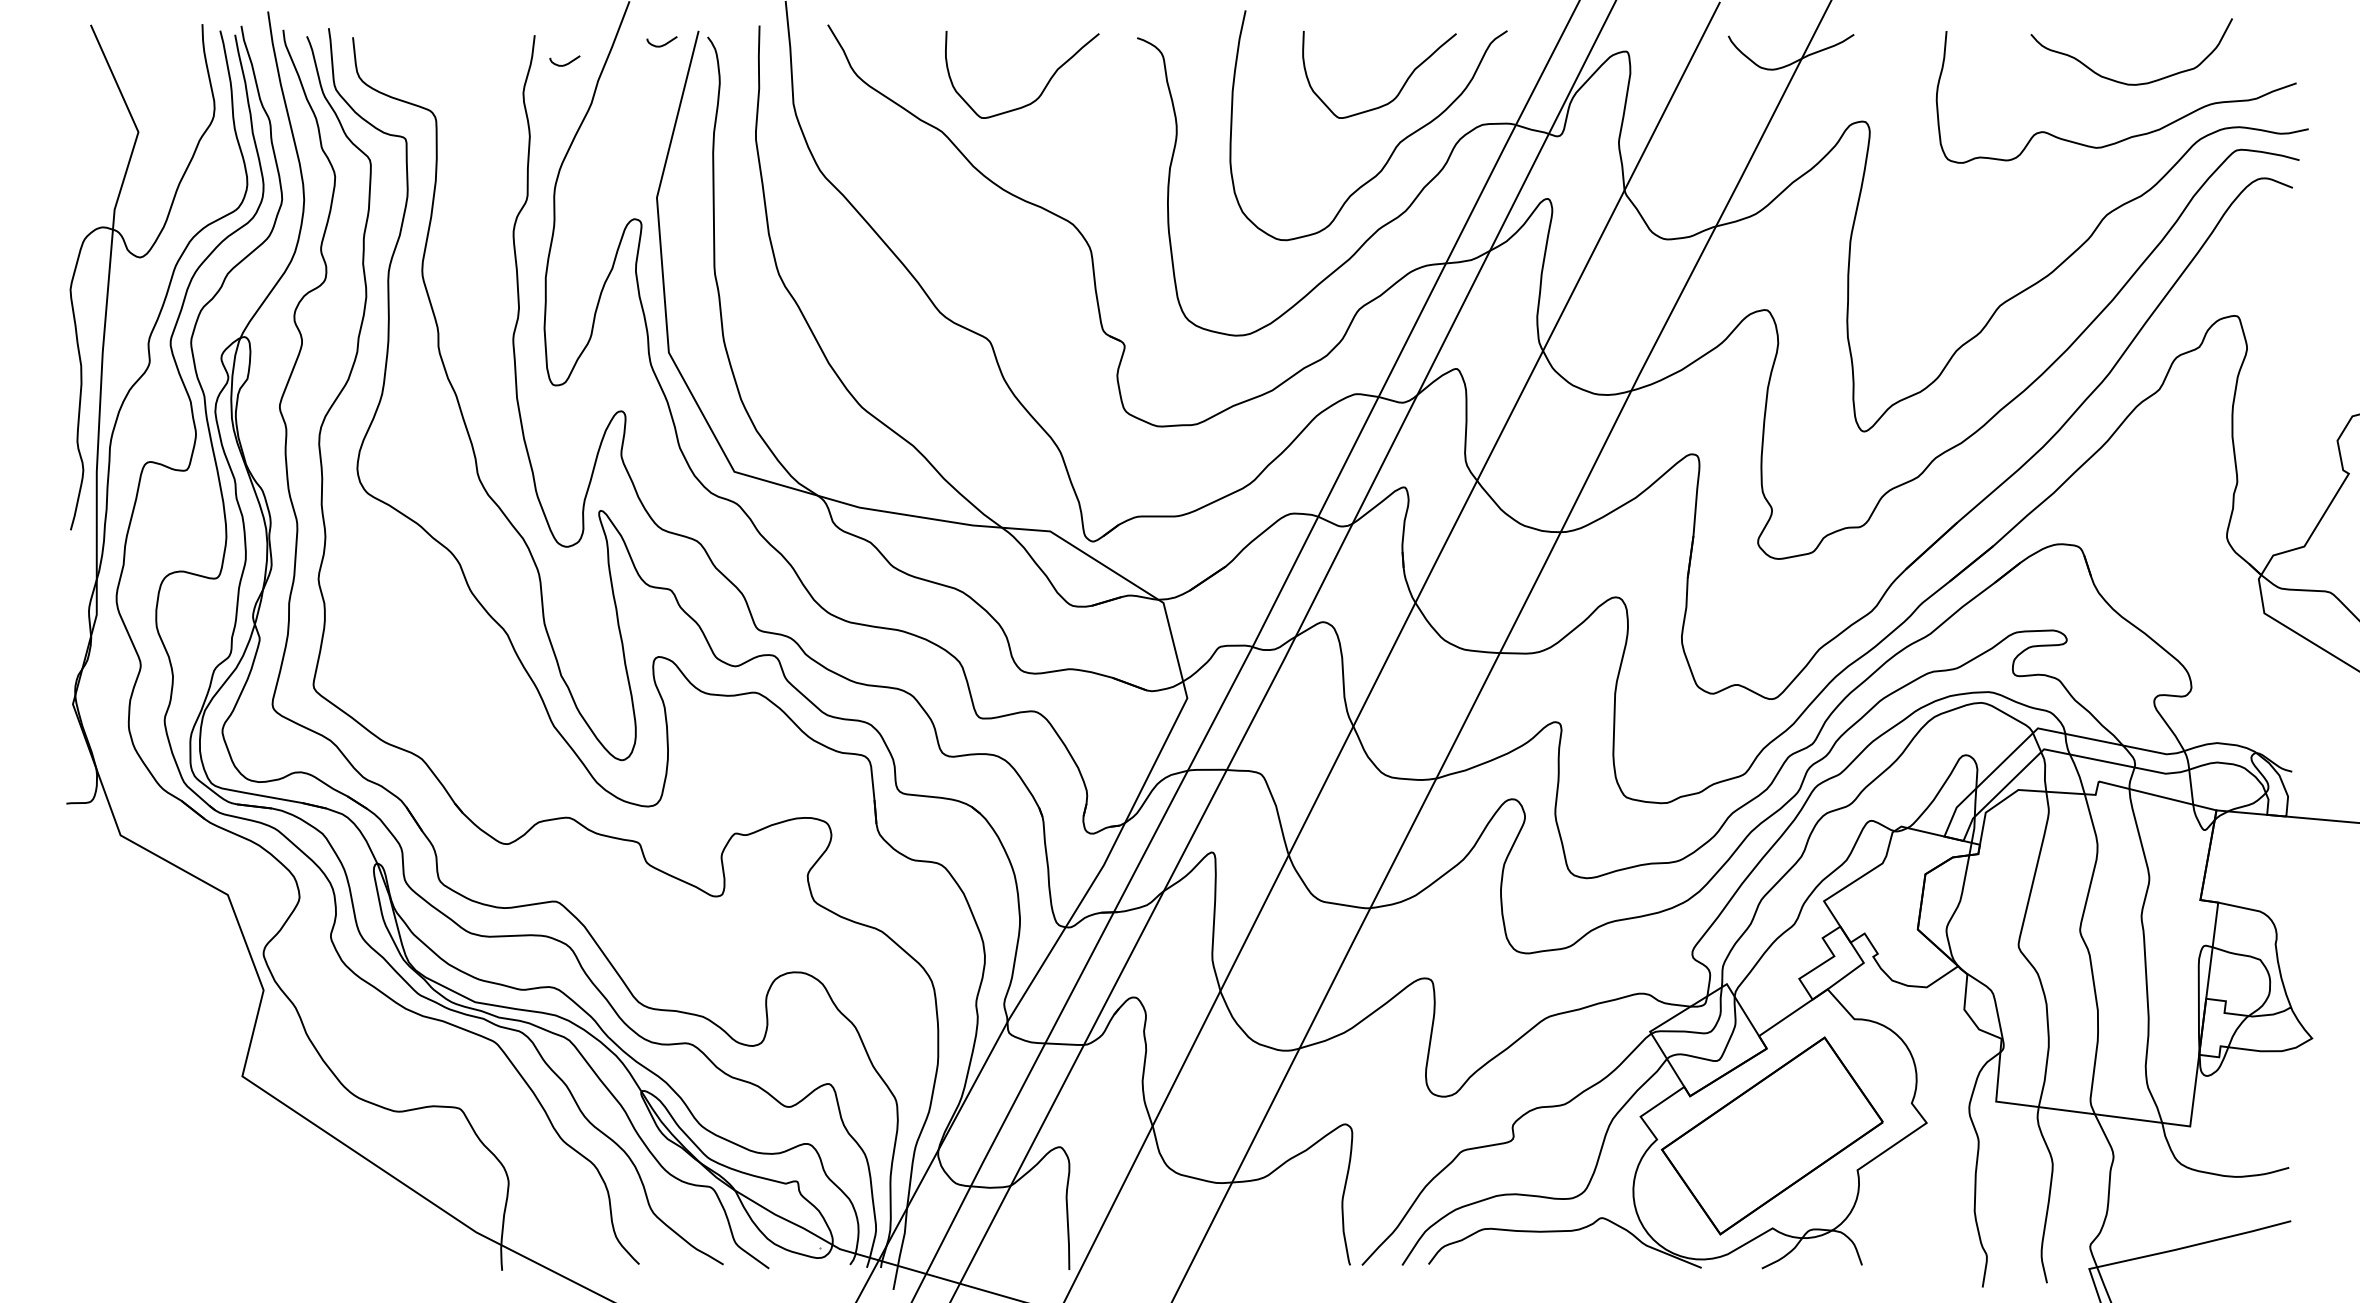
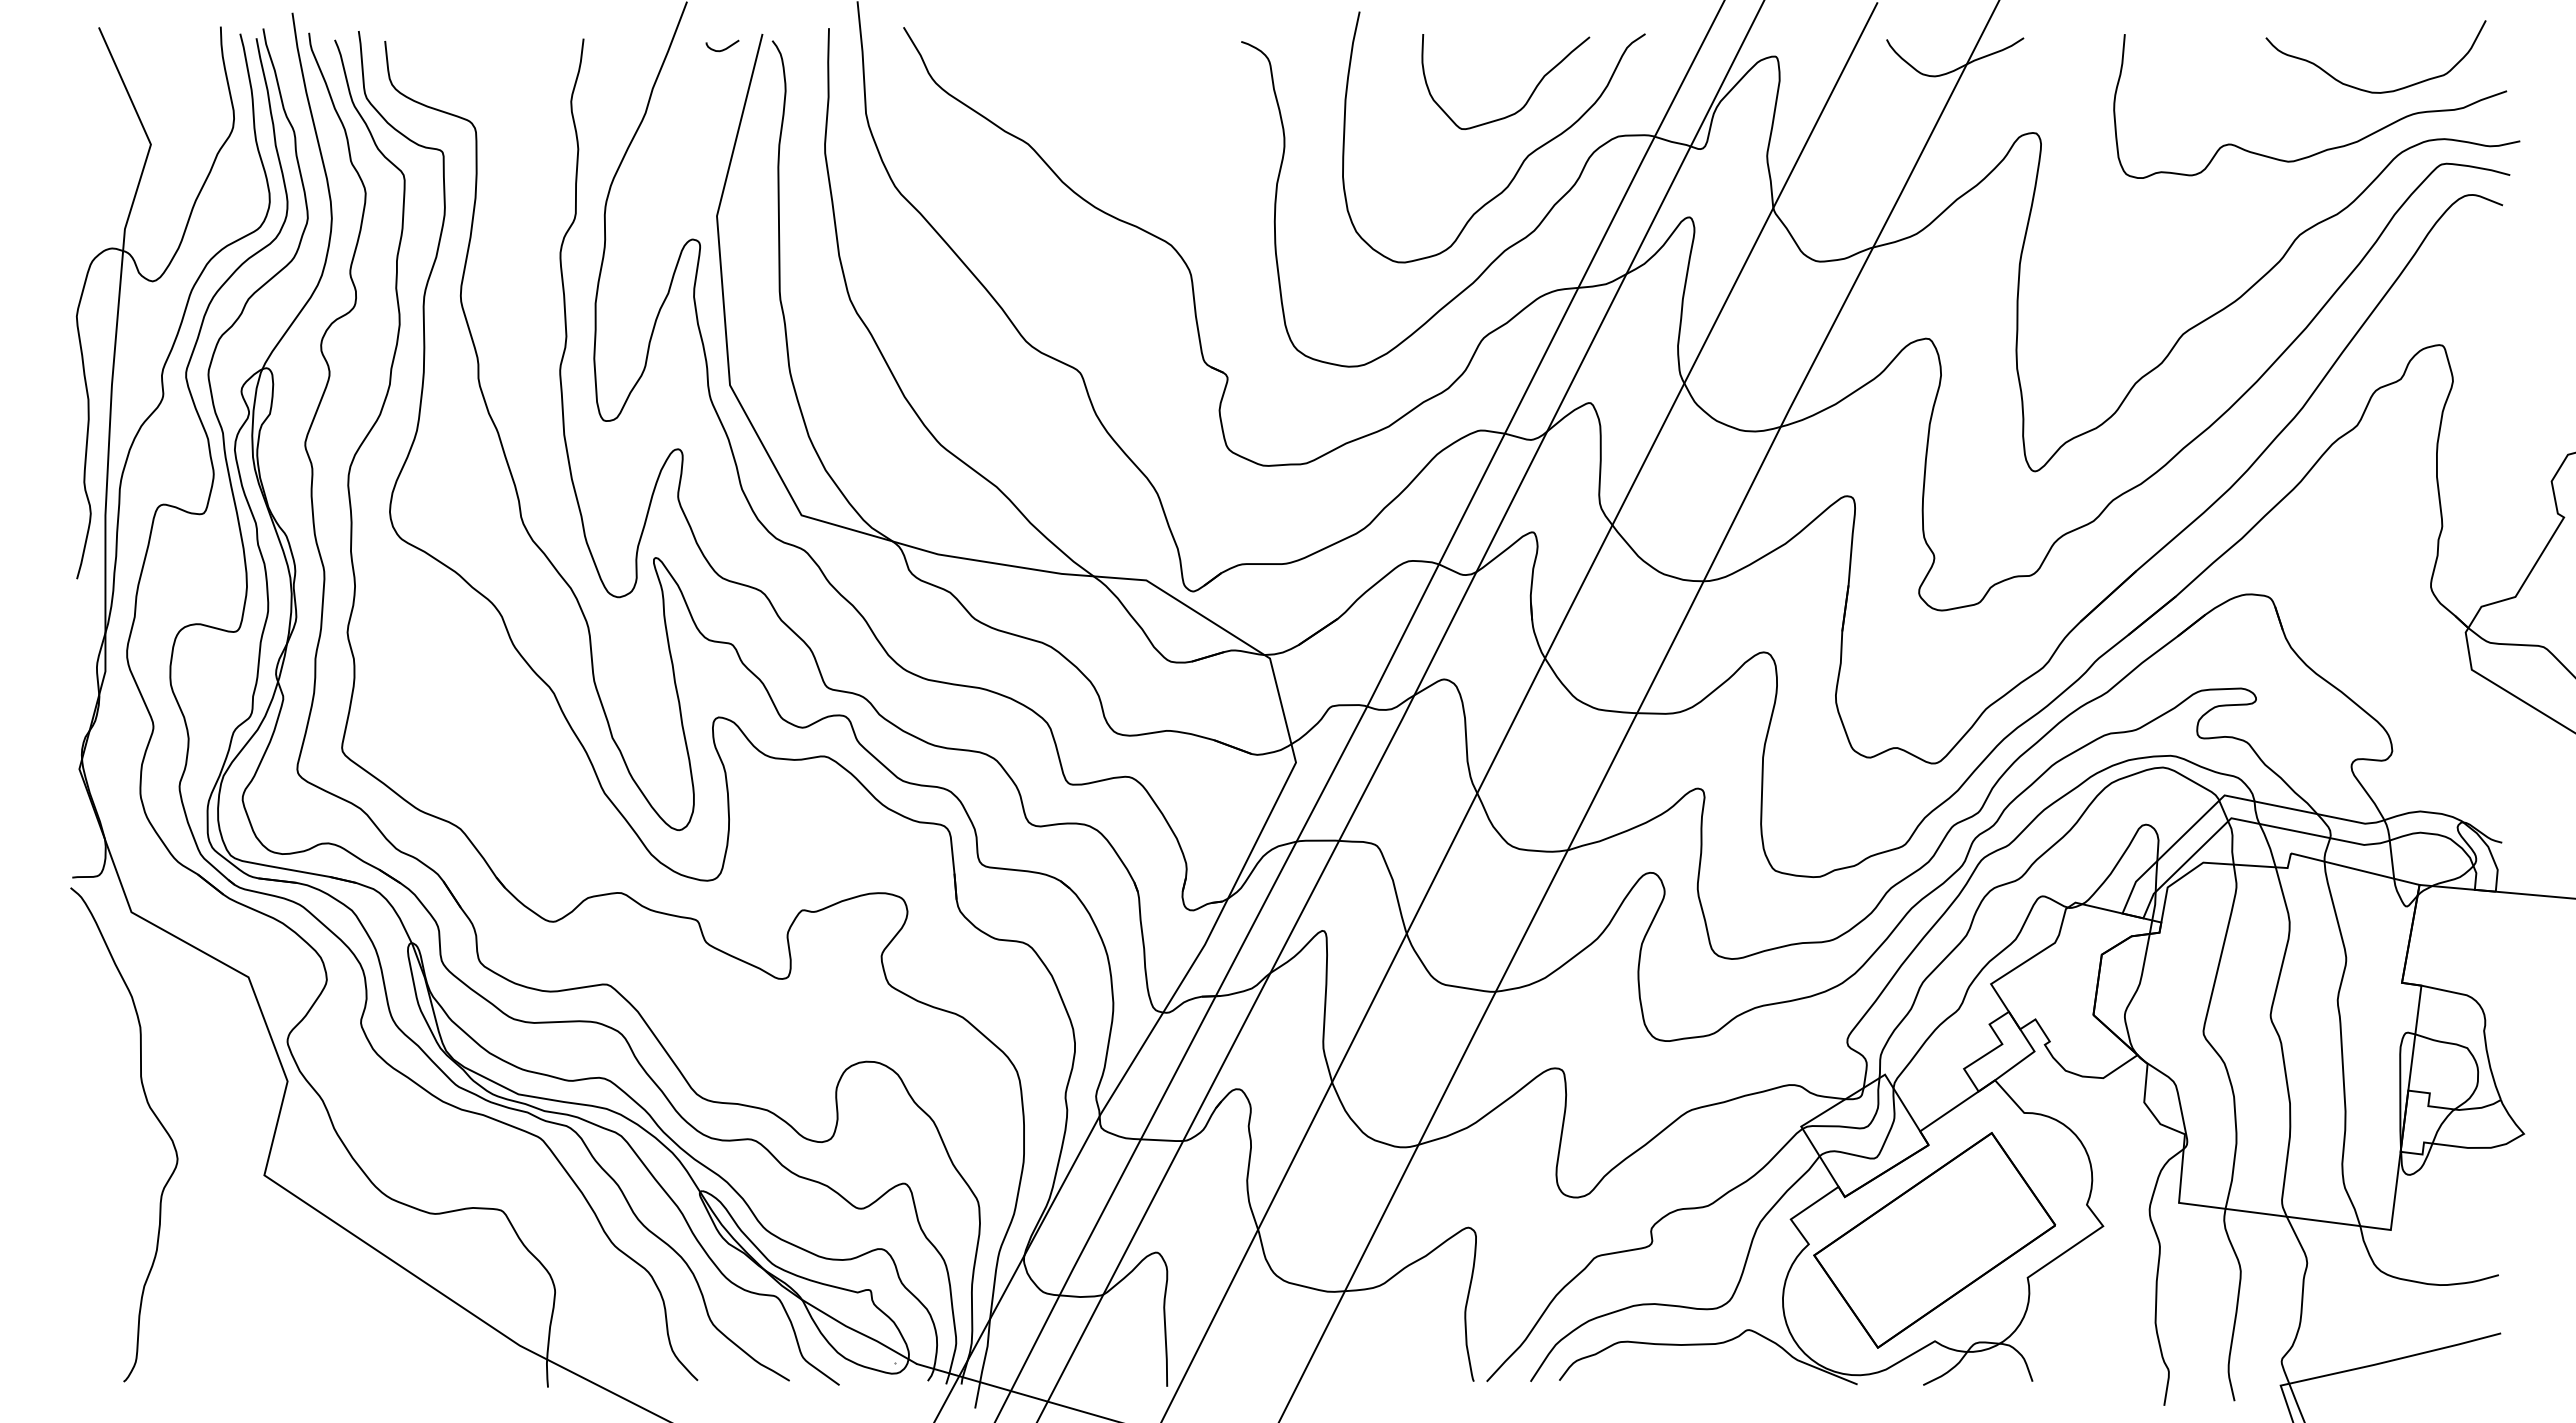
curve: (566, 63) -> (618, 69), removed
curve: (2124, 82) -> (2368, 90), moved
curve: (1044, 86) -> (1140, 94), removed
curve: (140, 1020) -> (153, 1114), added

